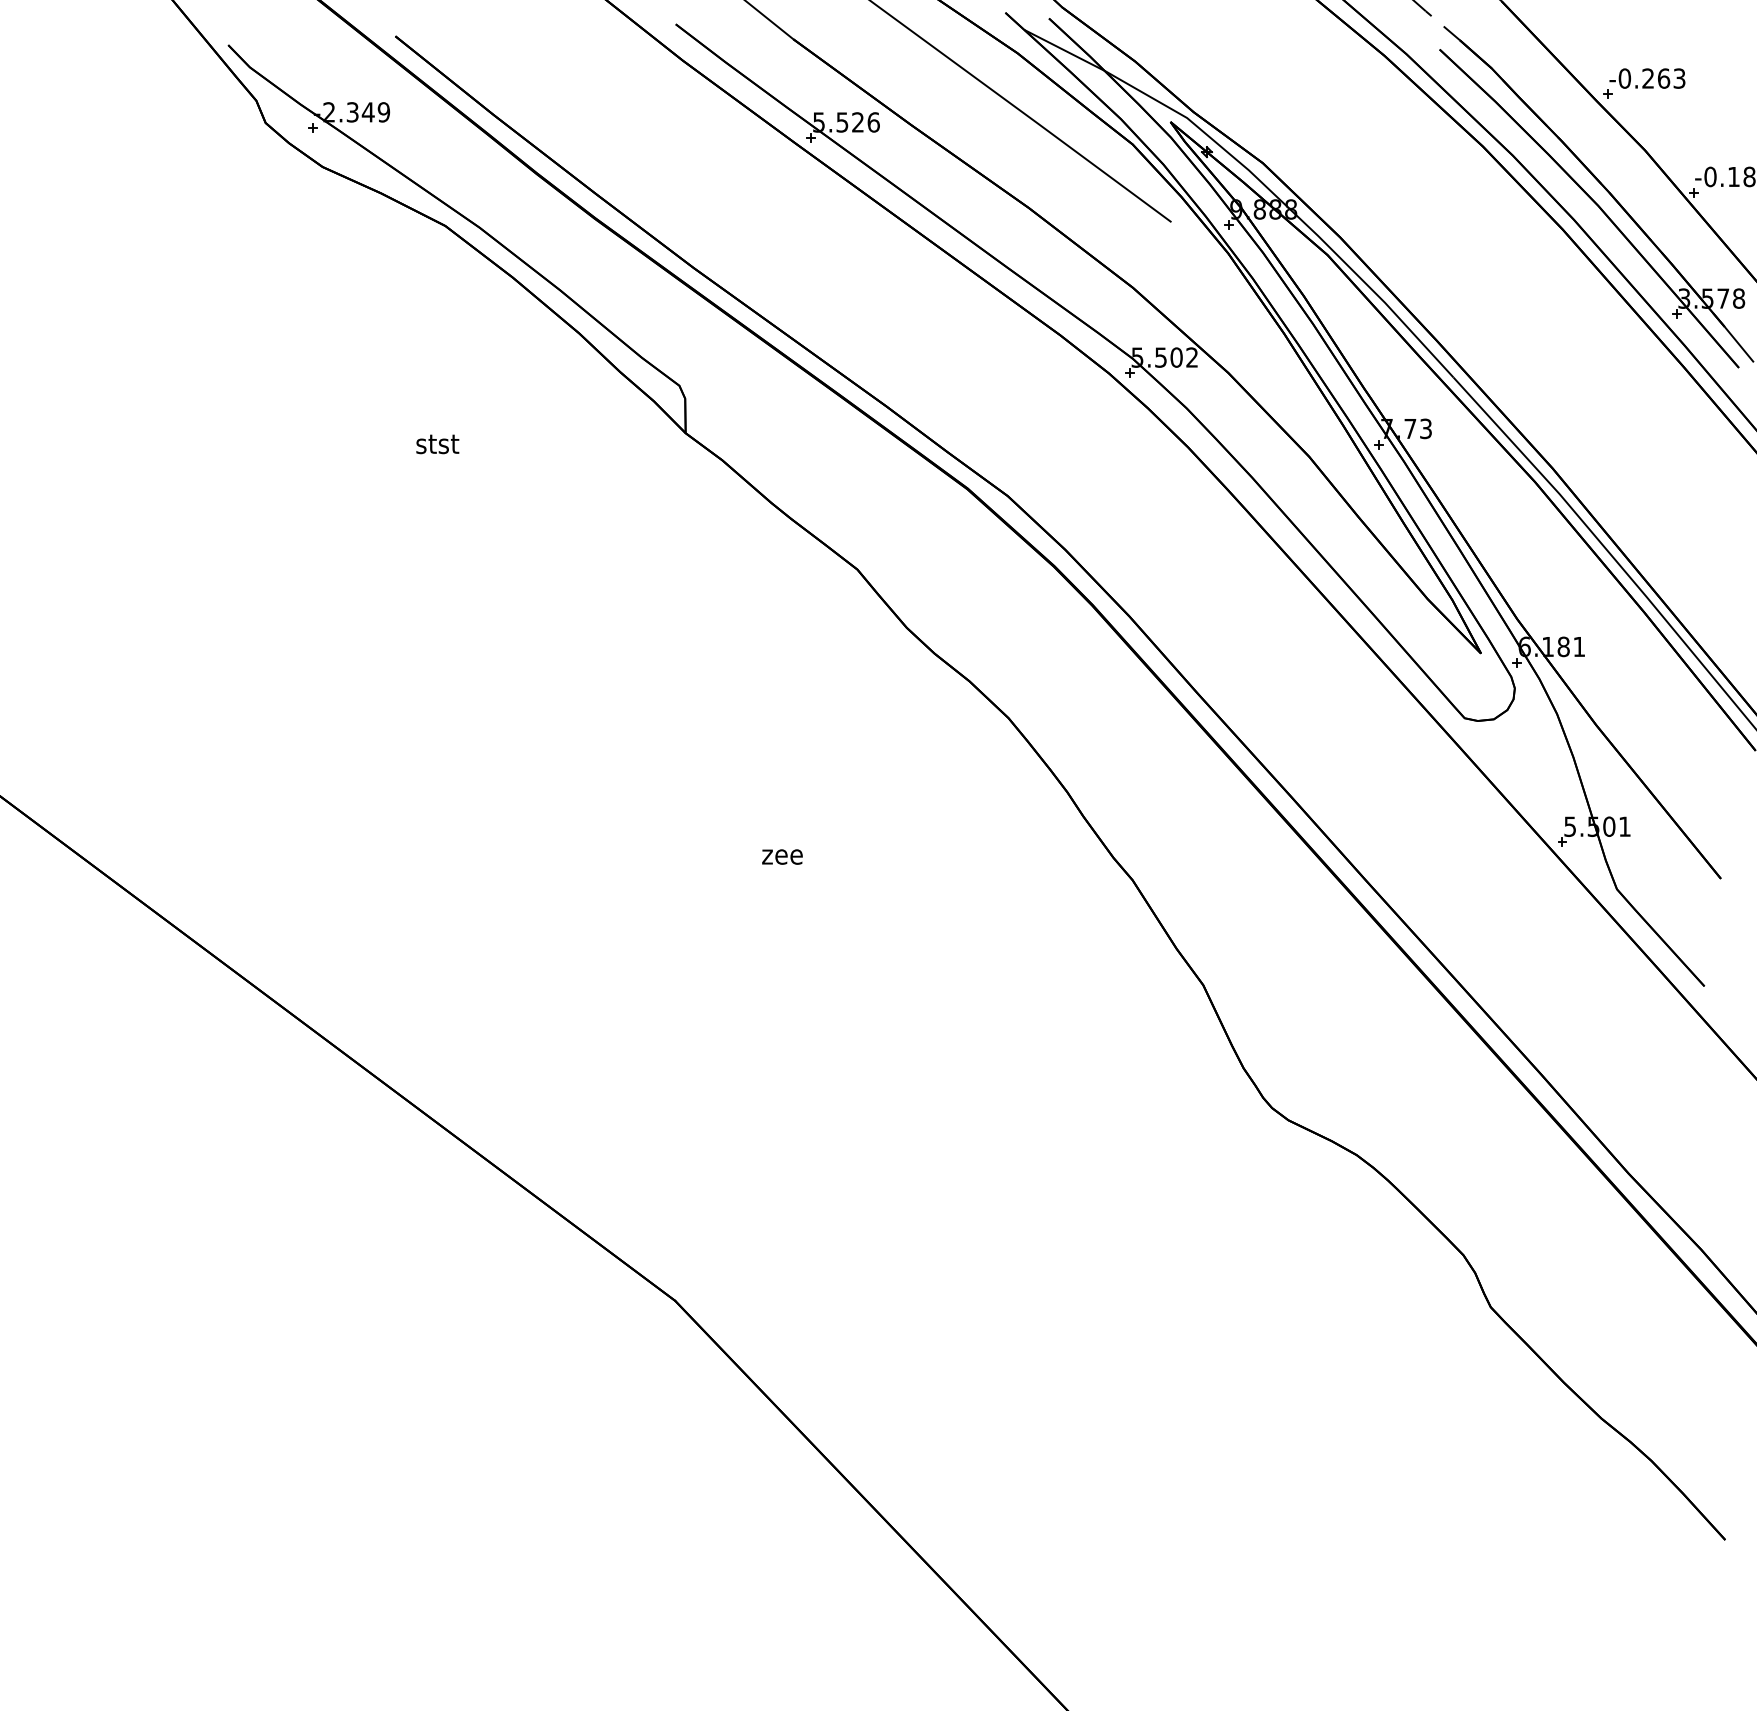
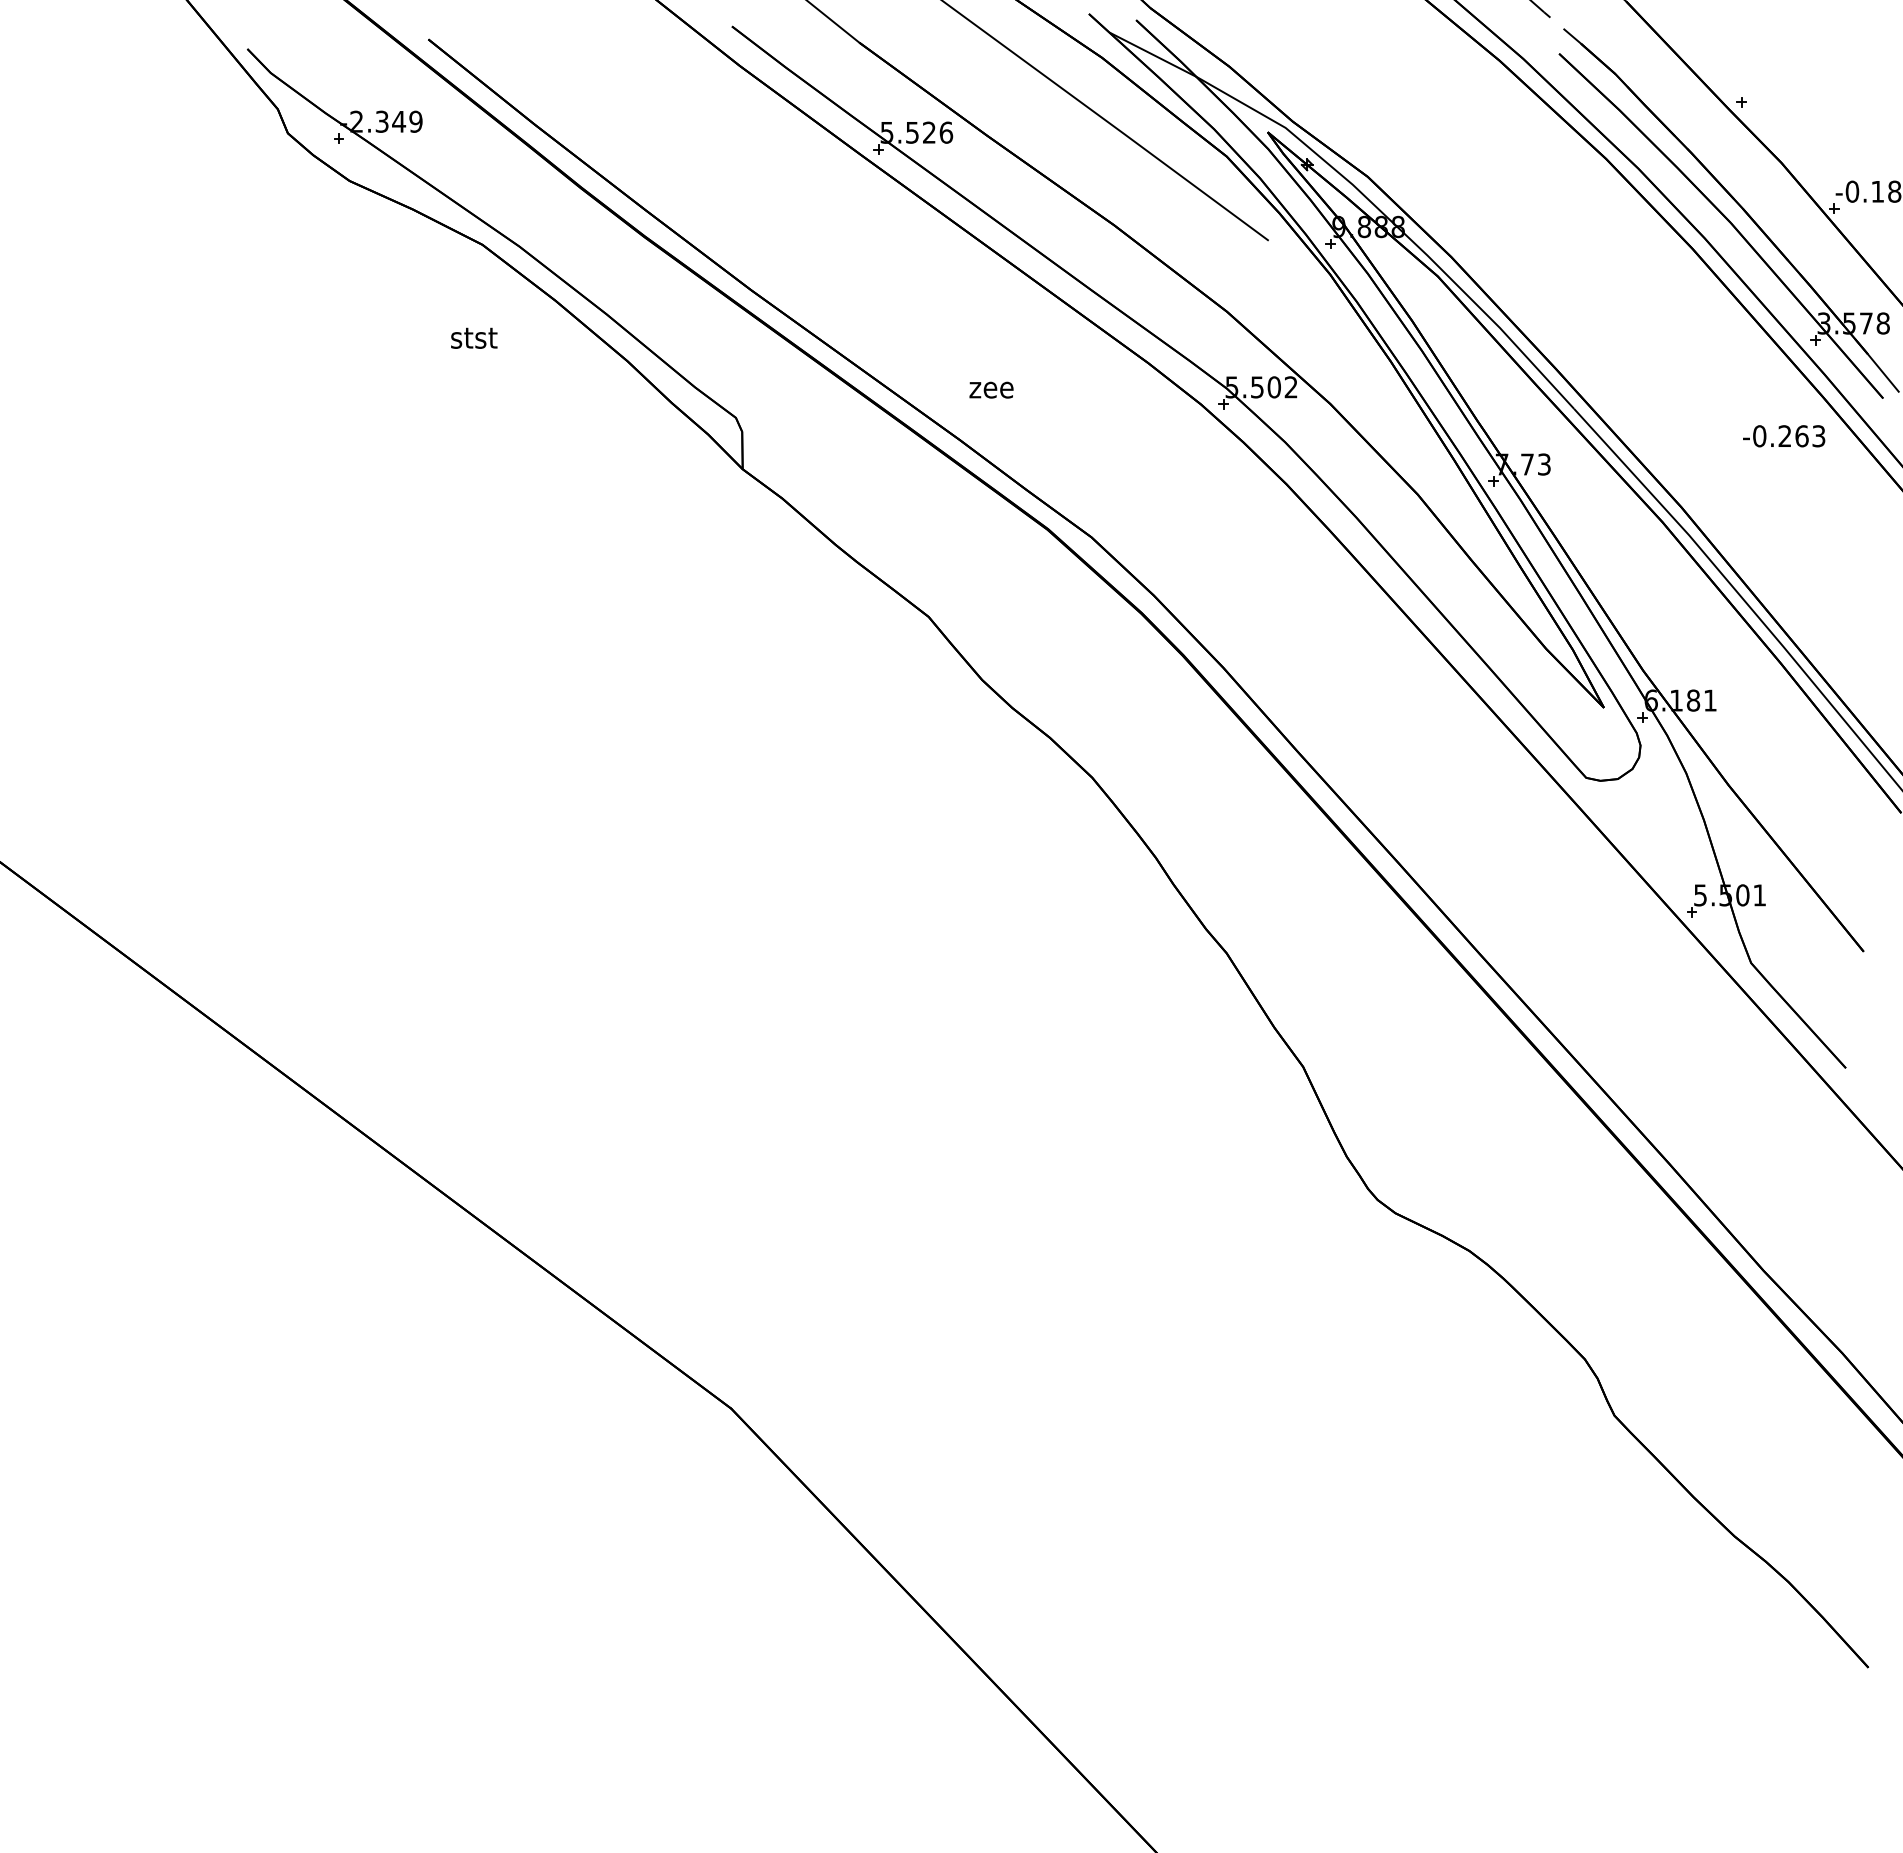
text: (1647, 78) -> (1784, 436), moved
text: (437, 443) -> (474, 337), moved
text: (782, 856) -> (991, 389), moved

